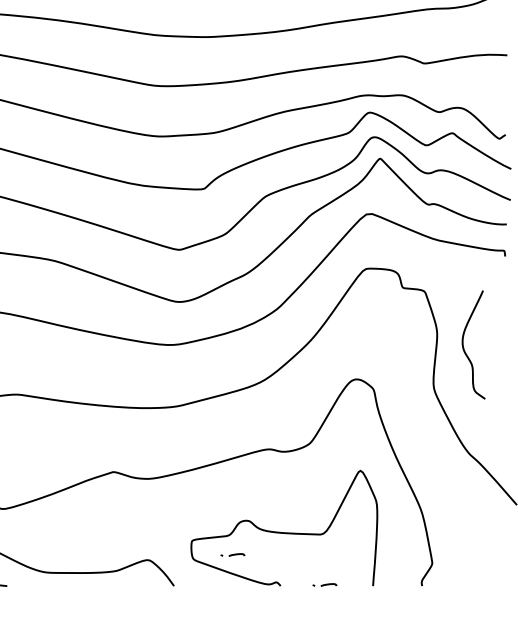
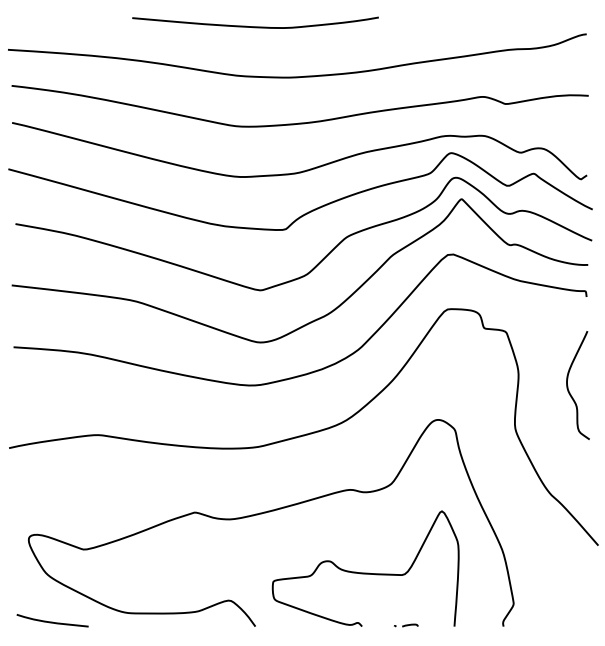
curve: (464, 344) -> (568, 385), moved
part: (233, 554) -> (314, 595), removed

